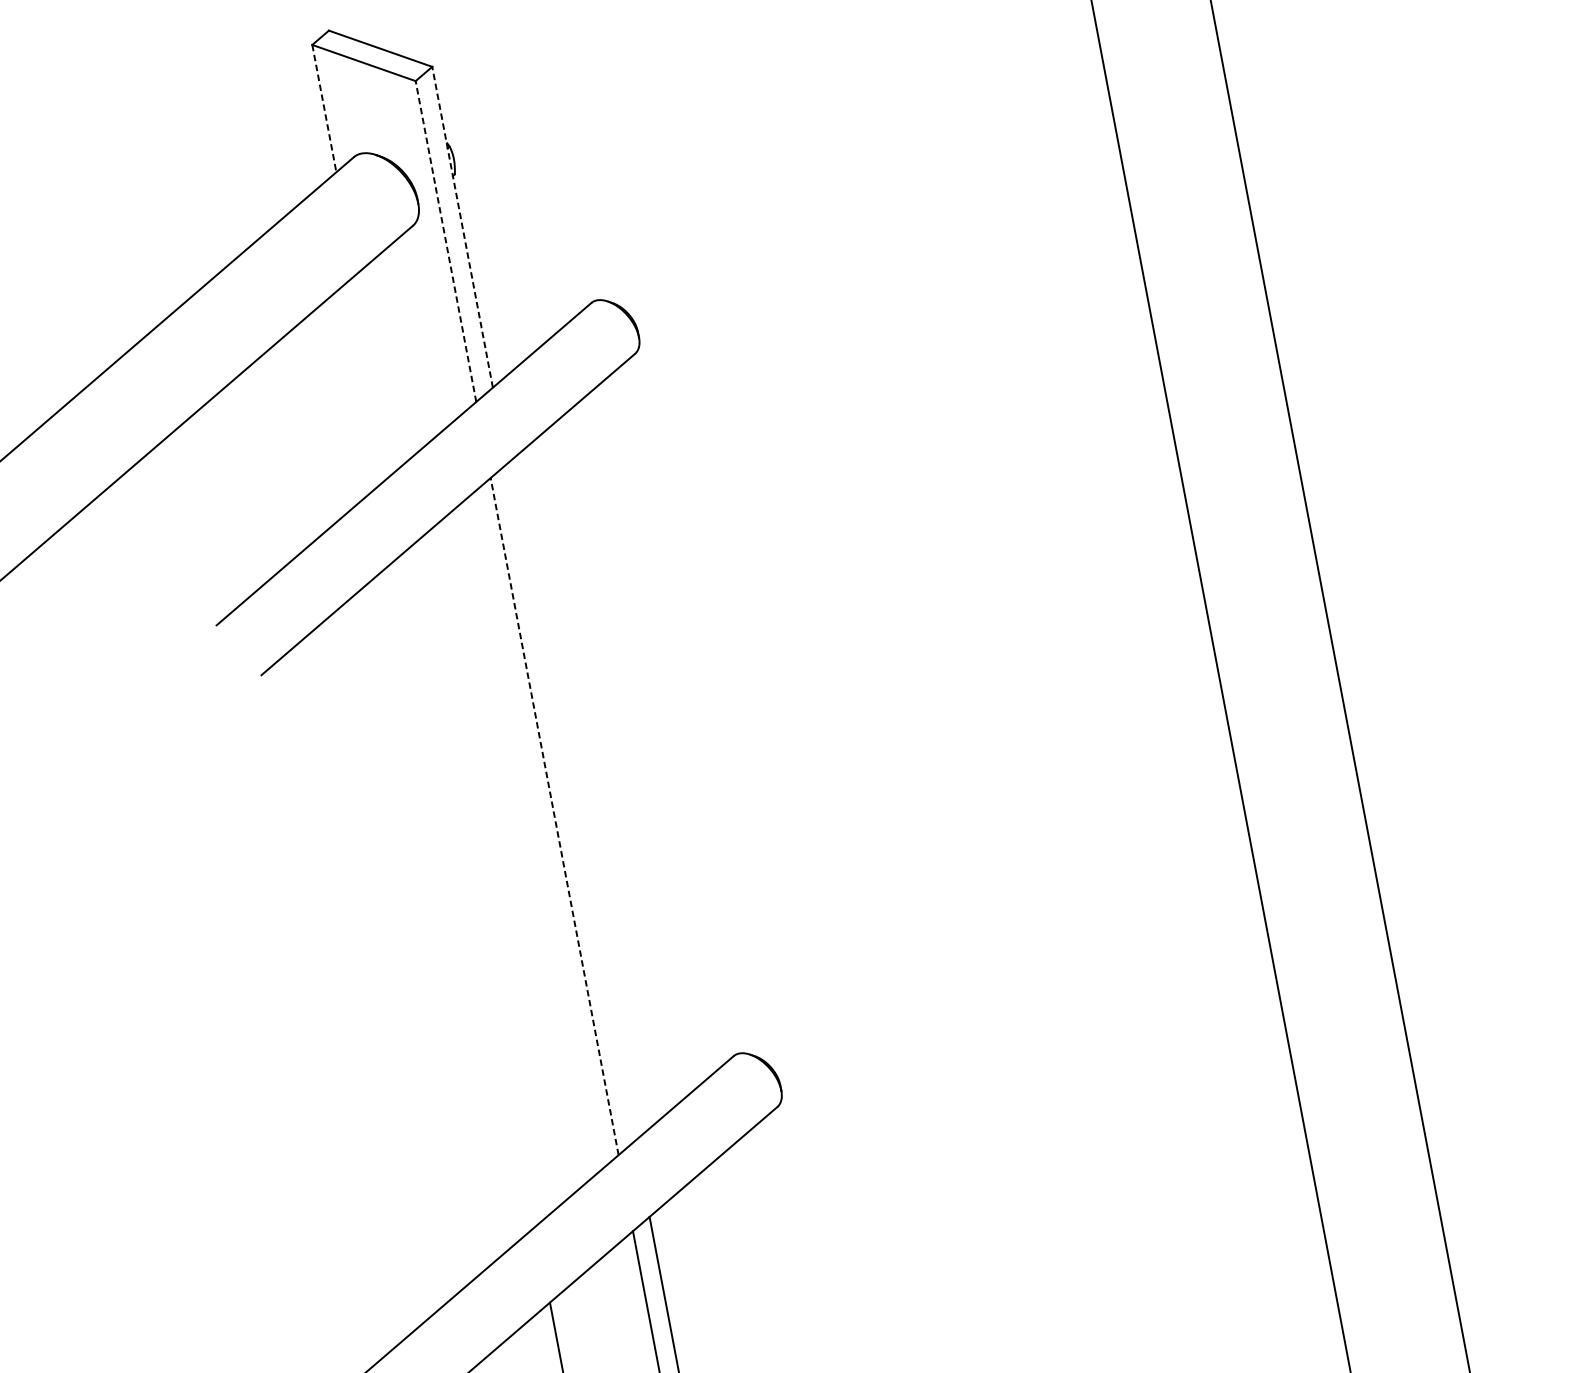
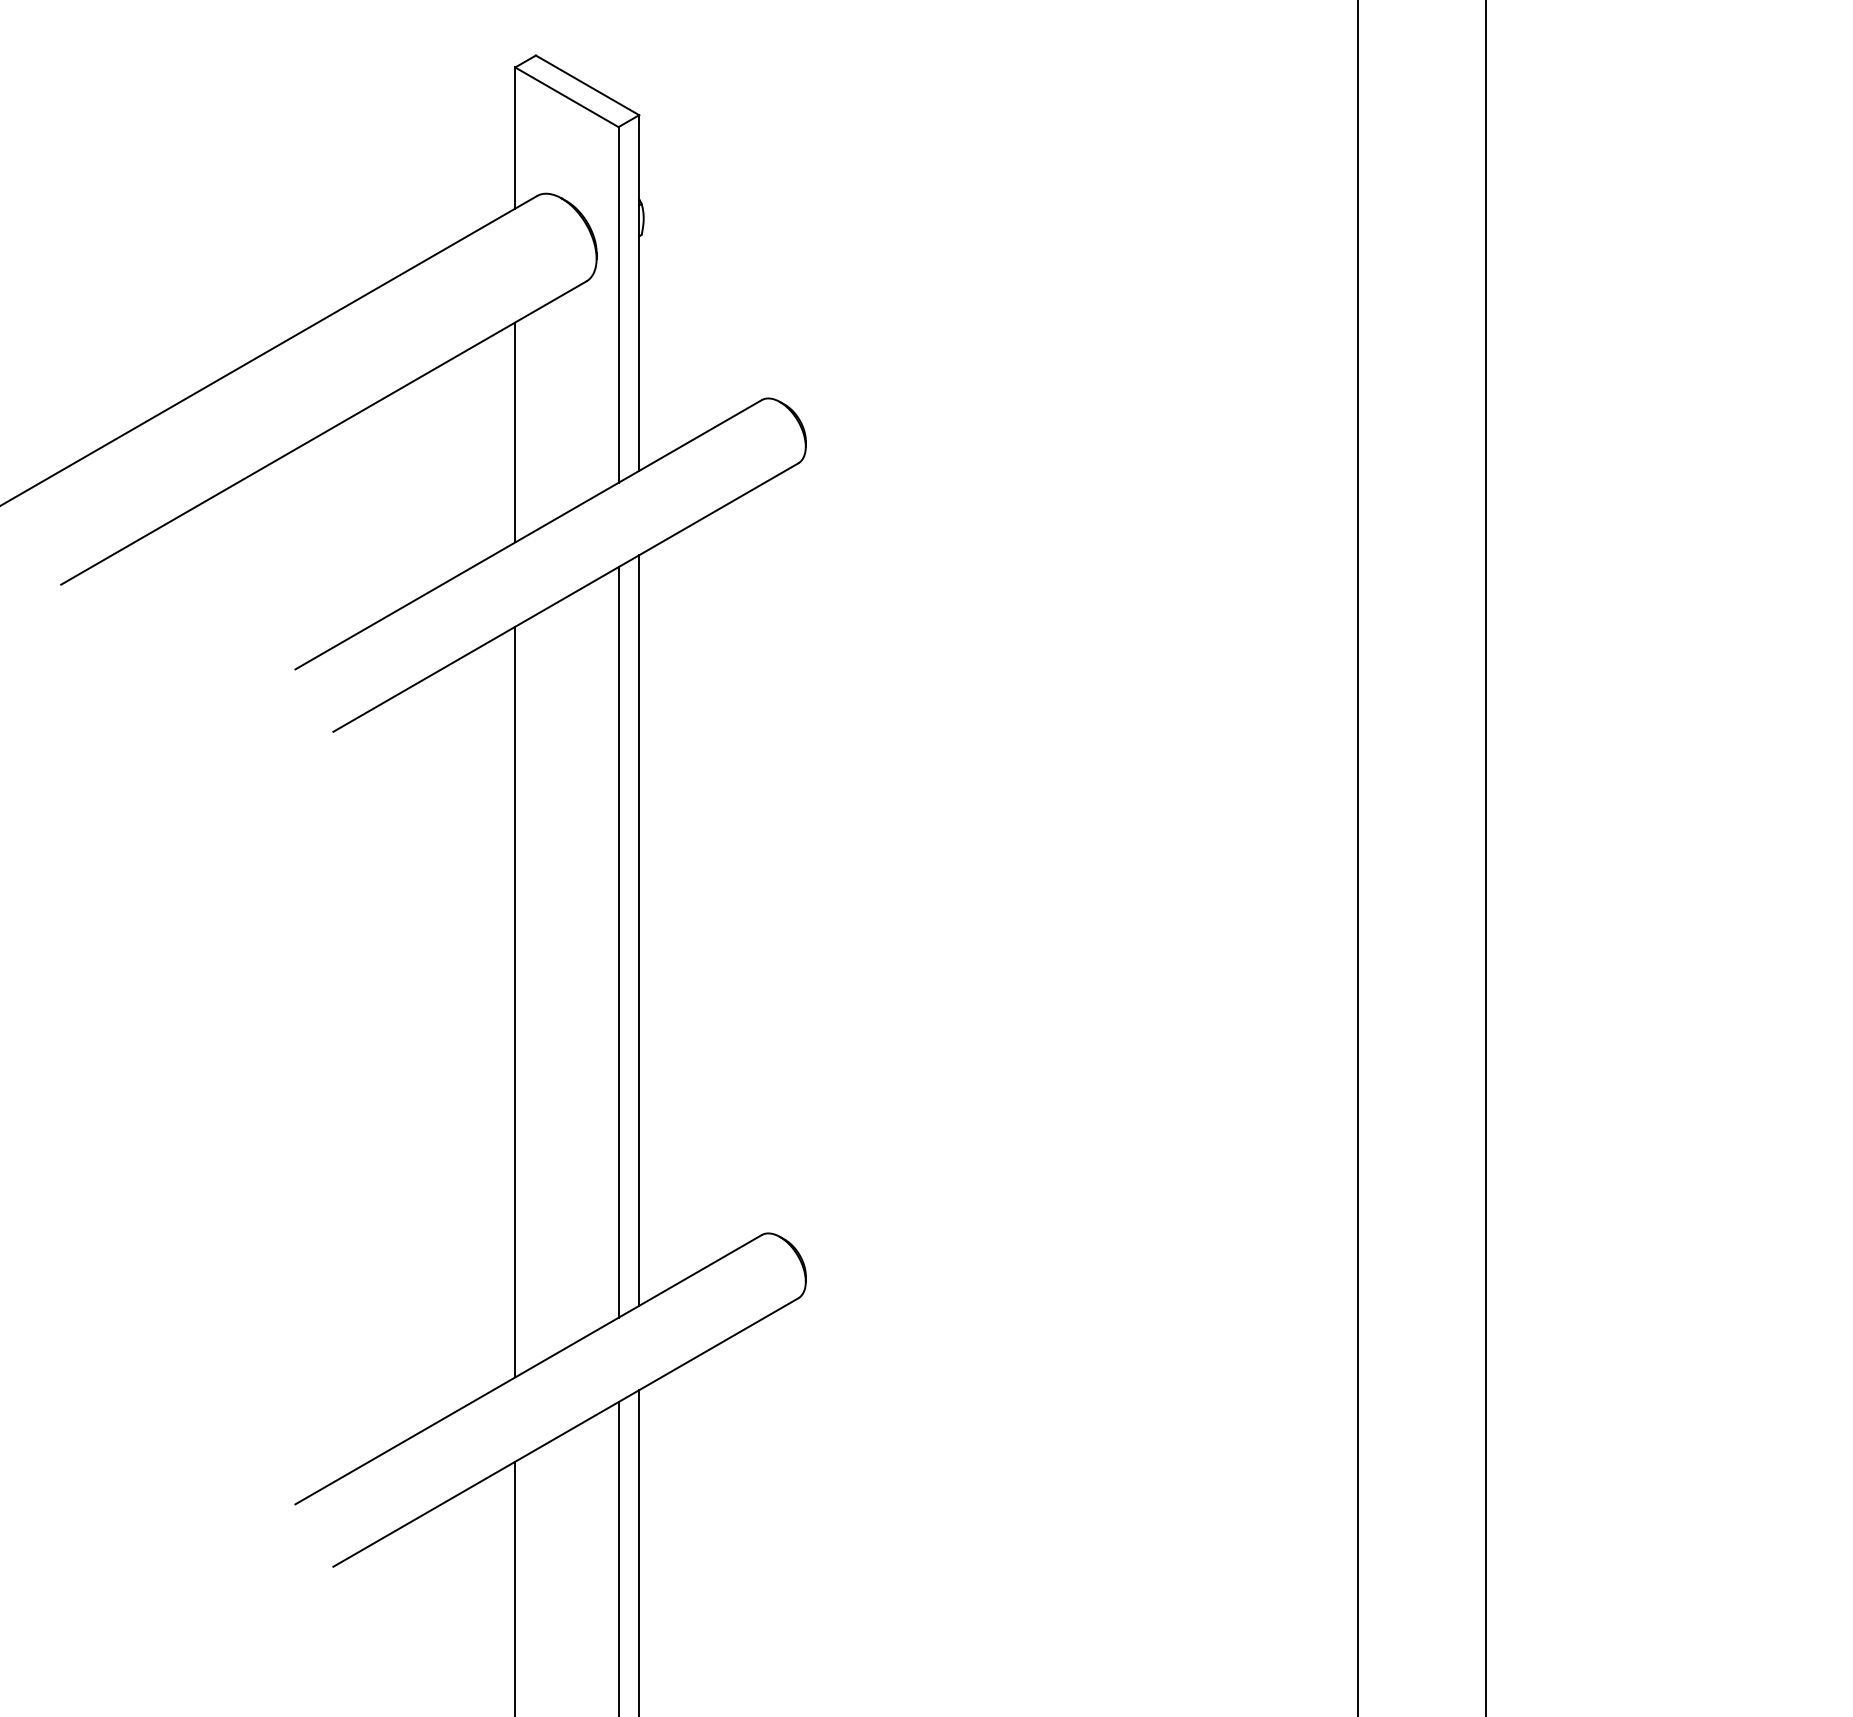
line: (324, 108) -> (515, 138), dashed -> solid
line: (462, 227) -> (639, 293), dashed -> solid
line: (445, 241) -> (618, 304), dashed -> solid
line: (374, 374) -> (515, 432), added
line: (571, 802) -> (639, 930), added
line: (554, 815) -> (618, 941), dashed -> solid
line: (471, 887) -> (515, 1001), added

